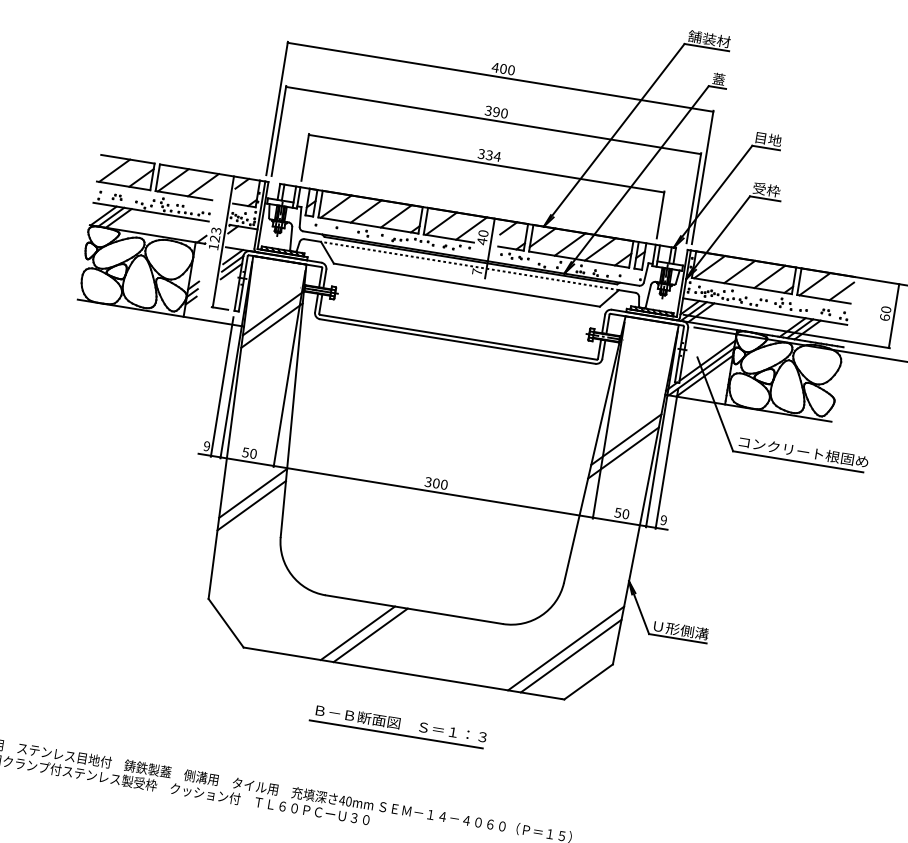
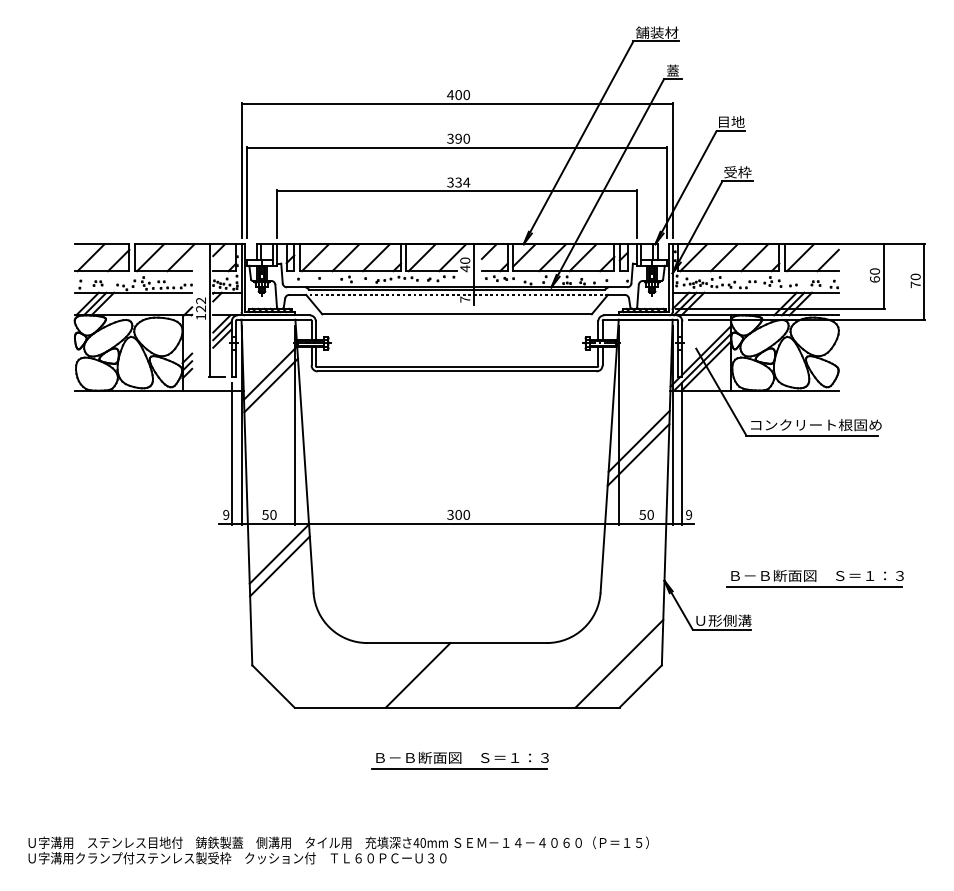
text: (216, 230) -> (201, 300), 123 -> 122
part: (777, 603) -> (814, 578), added
line: (357, 633) -> (404, 675), removed
line: (565, 647) -> (612, 656), removed

